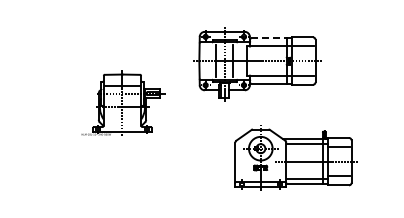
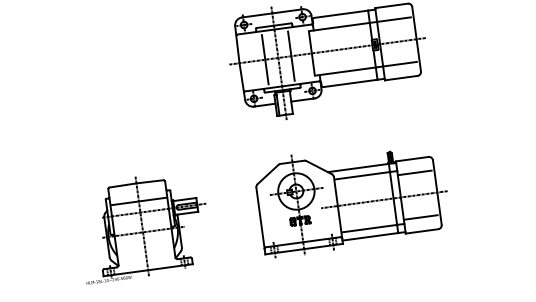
line: (269, 38) -> (341, 14), dashed -> solid
part: (123, 102) -> (143, 225), moved
part: (295, 157) -> (351, 197), moved

